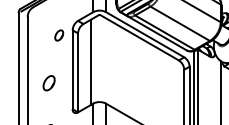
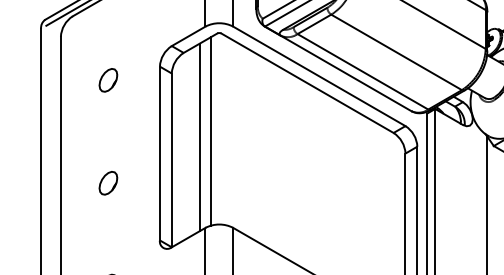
part: (59, 35) -> (109, 80), moved
line: (96, 59) -> (212, 130), added
part: (49, 83) -> (109, 183), size x0.71

